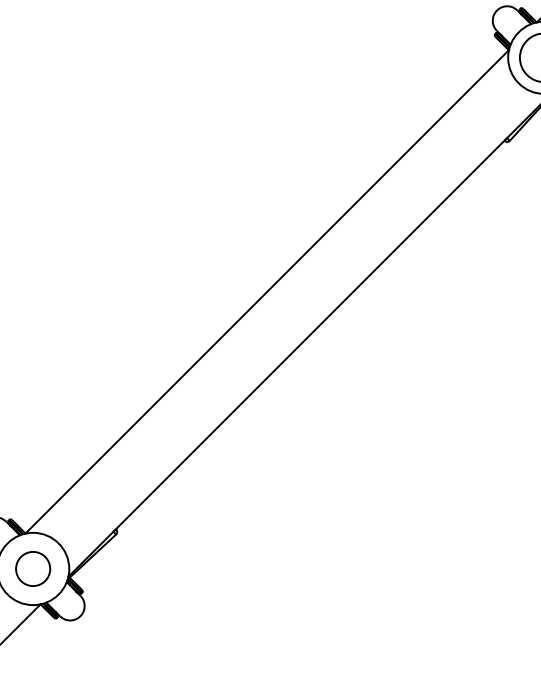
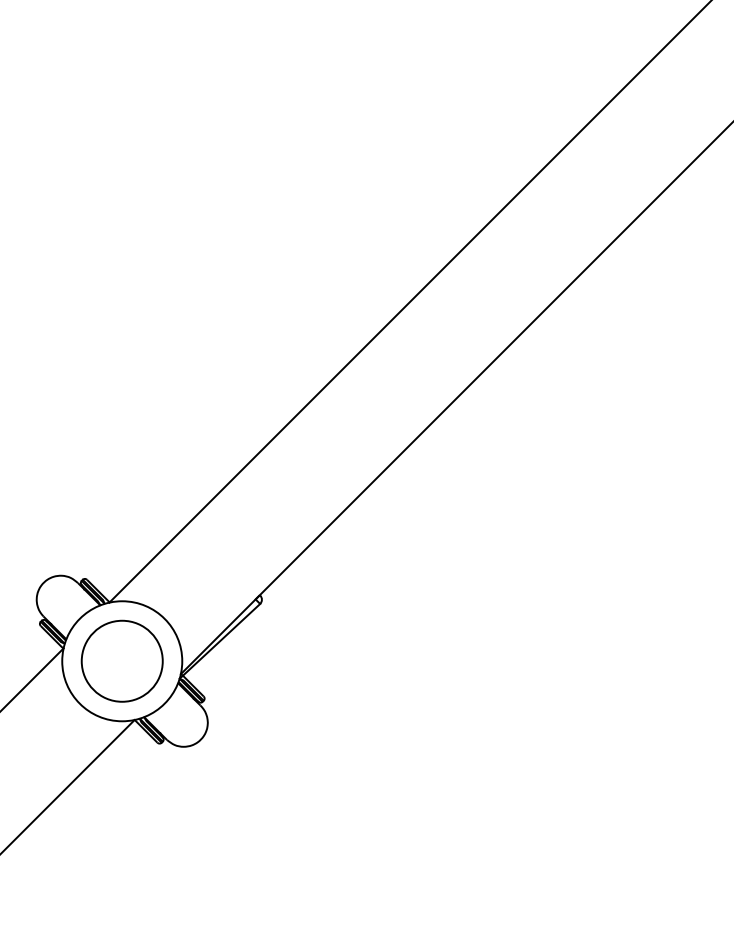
circle: (32, 568) -> (121, 660), size x1.43

